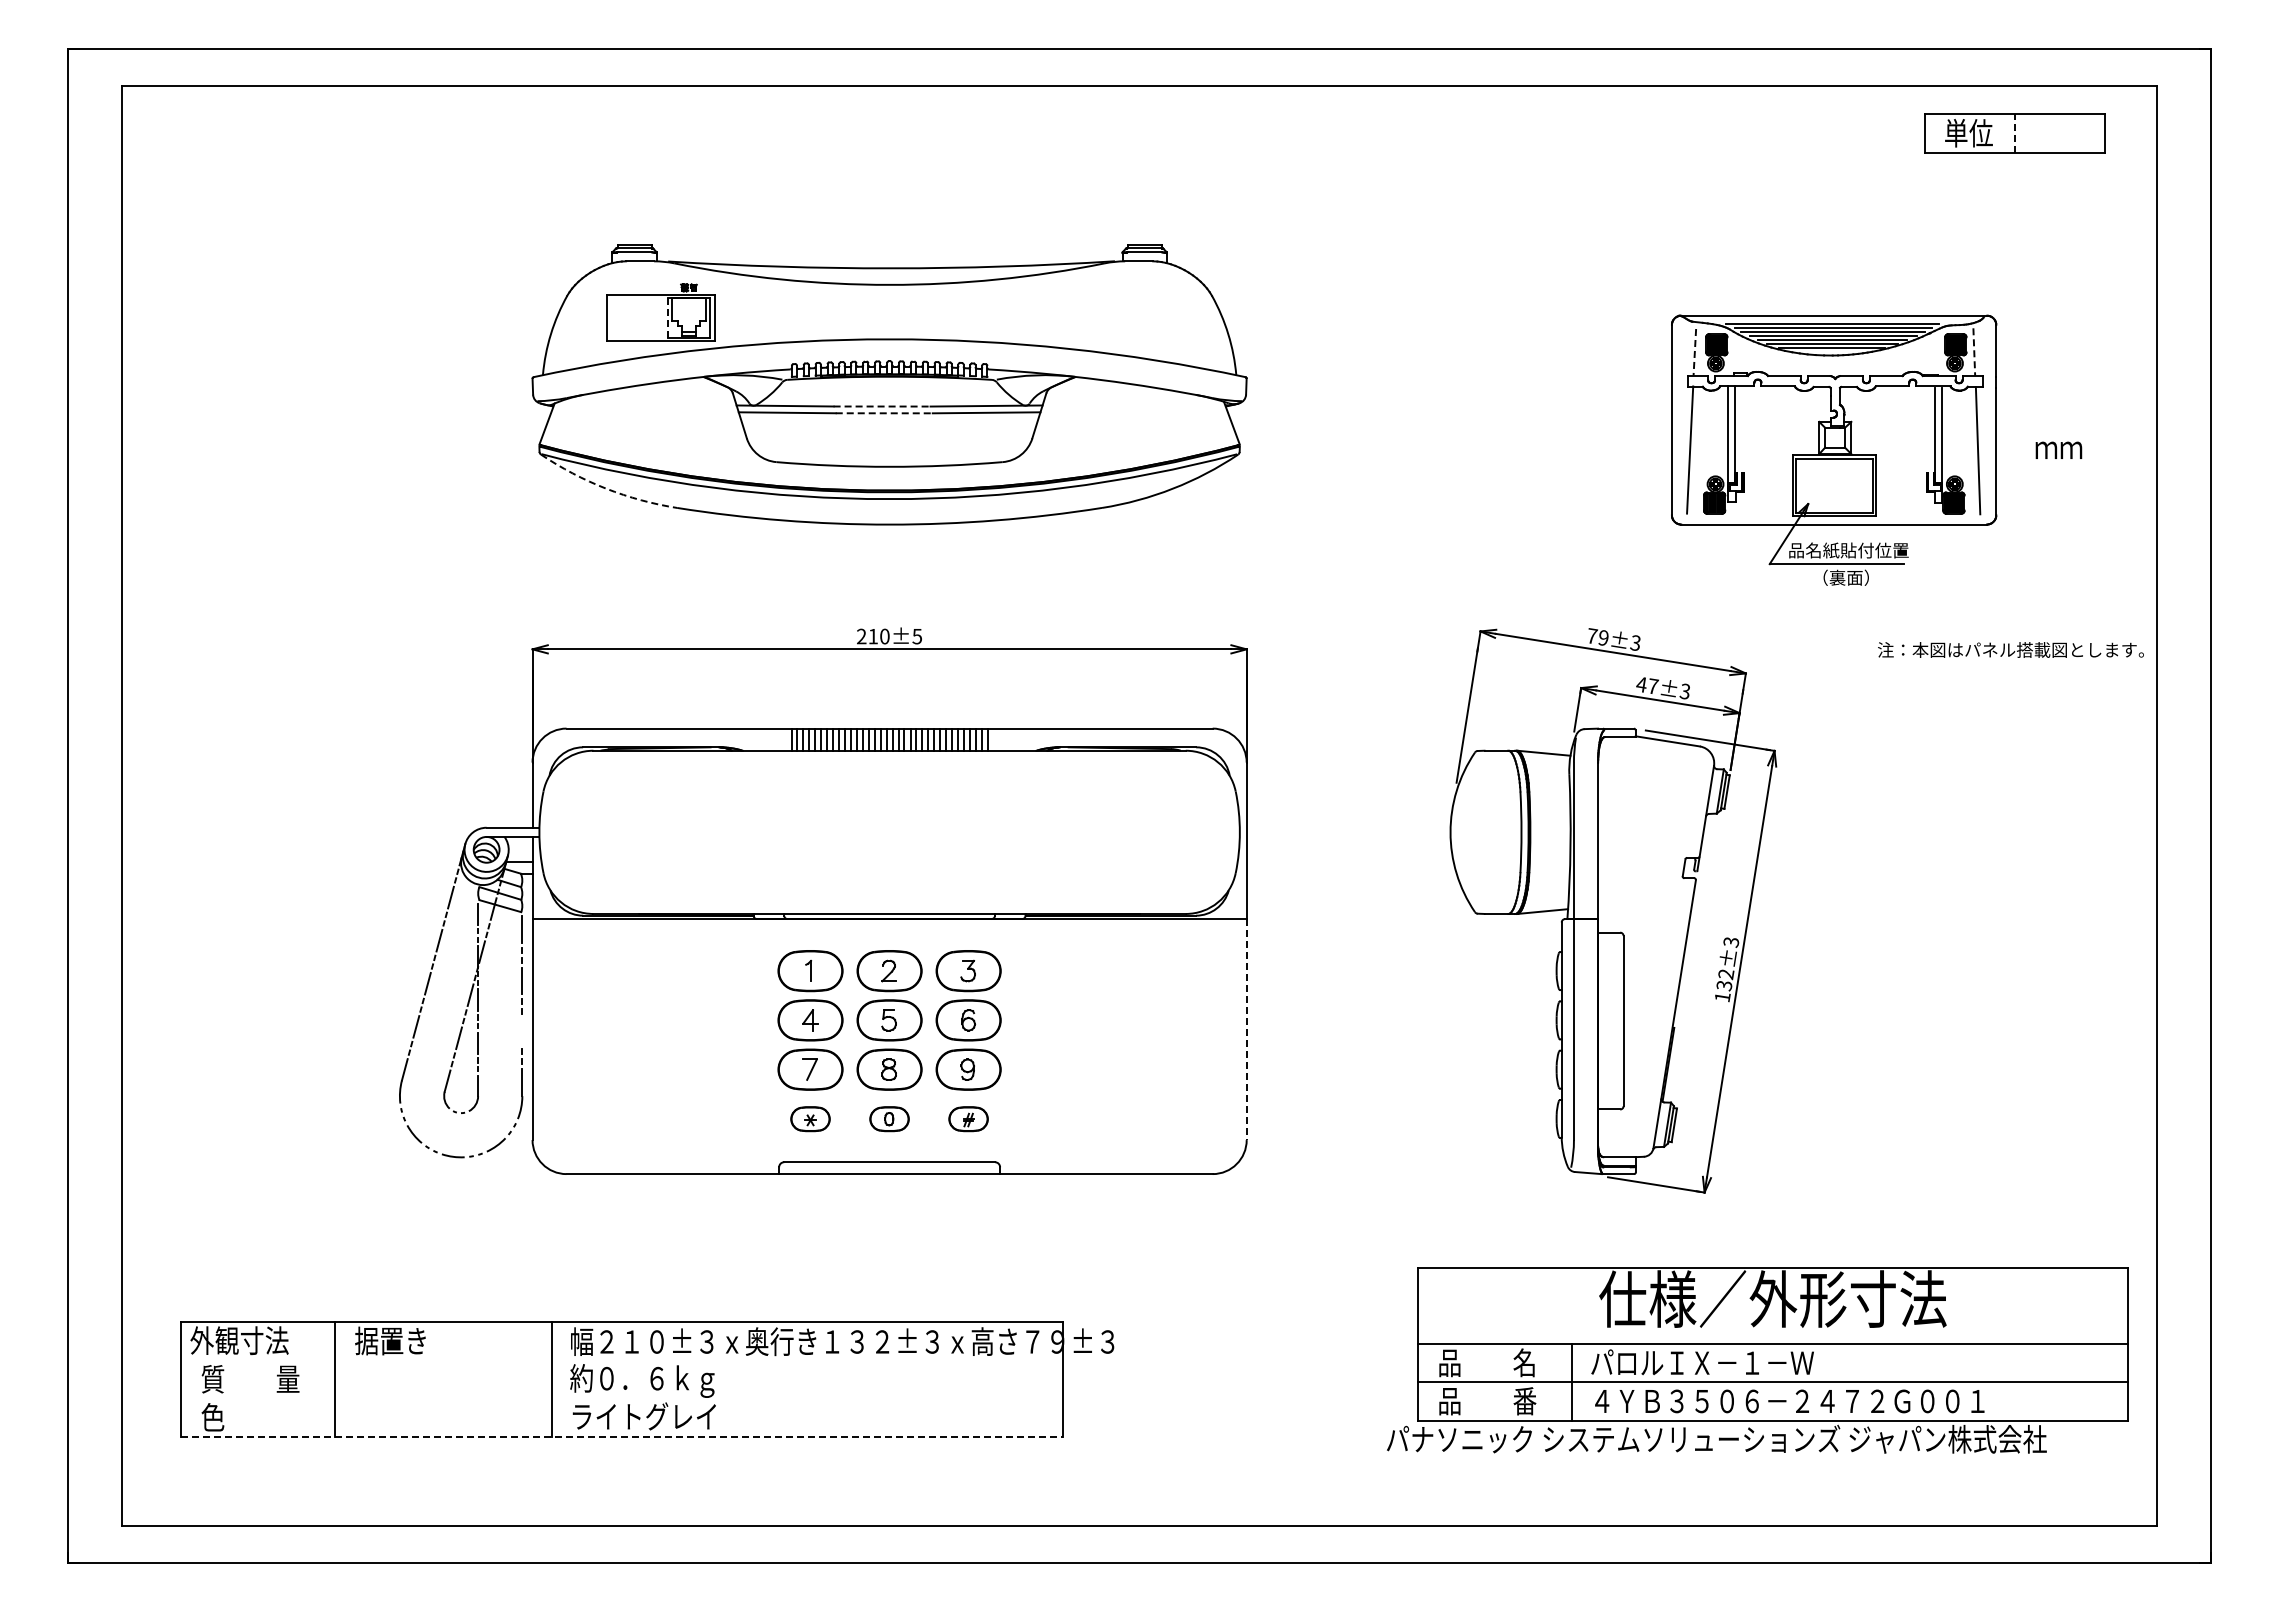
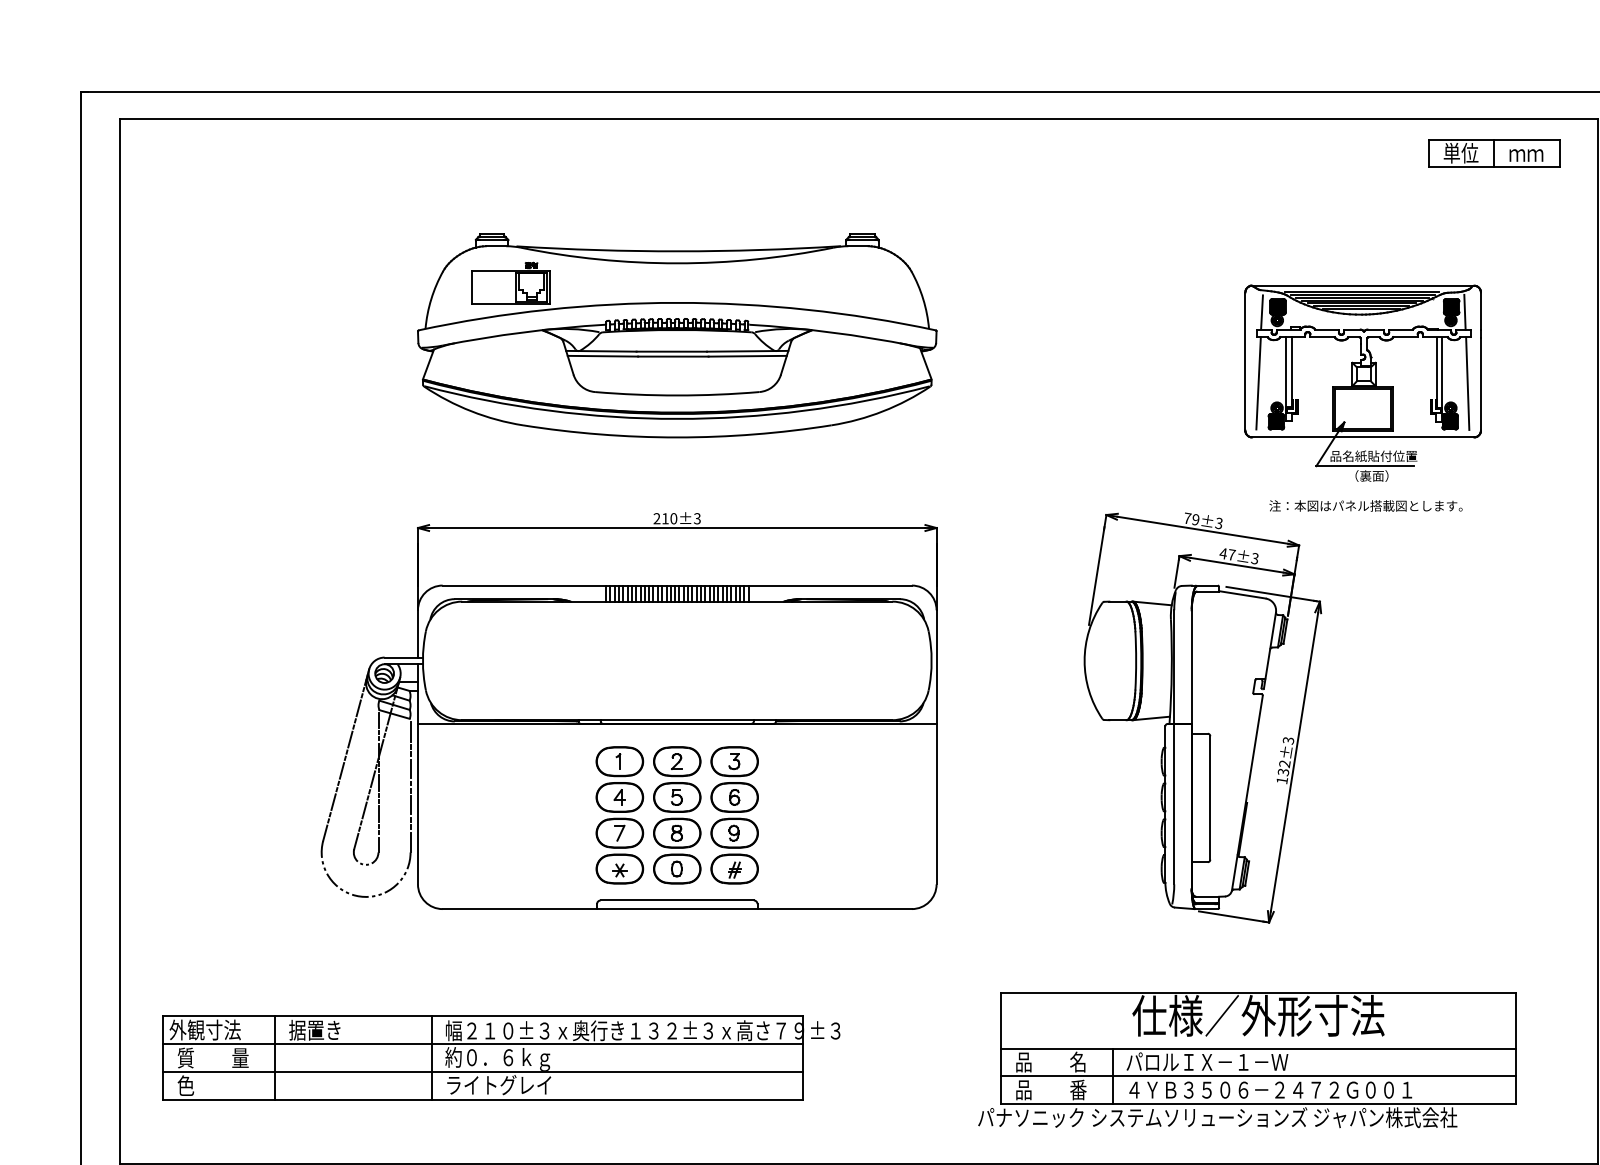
line: (2014, 133) -> (1494, 153), dashed -> solid
line: (667, 318) -> (515, 287), dashed -> solid
line: (1694, 352) -> (1261, 312), dashed -> solid
line: (1974, 352) -> (1465, 312), dashed -> solid
line: (882, 406) -> (672, 351), dashed -> solid
line: (884, 413) -> (673, 356), dashed -> solid
text: (2058, 449) -> (1526, 154), moved
arc: (606, 488) -> (471, 411), dashed -> solid
text: (917, 635) -> (697, 517), 210±5 -> 210±3
text: (2010, 649) -> (1365, 505), moved
line: (1246, 1029) -> (936, 804), dashed -> solid
line: (522, 1030) -> (410, 804), added
part: (810, 1119) -> (619, 869), size x1.67
part: (889, 1119) -> (677, 869), size x1.67
part: (968, 1119) -> (734, 869), size x1.67
line: (622, 1360) -> (483, 1044), added
part: (1757, 1360) -> (1247, 1060), moved
line: (622, 1398) -> (483, 1072), added
line: (622, 1436) -> (483, 1099), dashed -> solid

